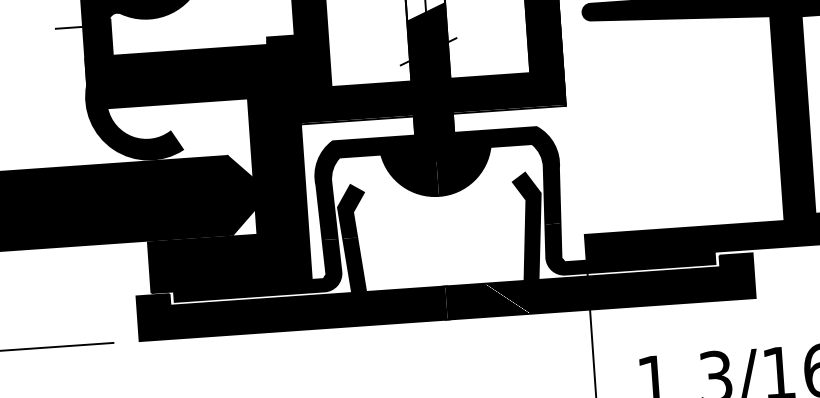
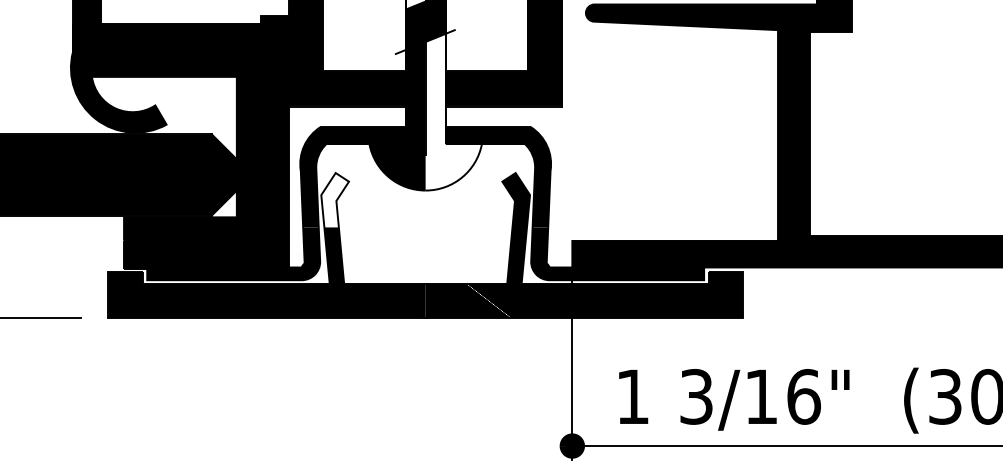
fill: (460, 117) -> (453, 111), removed
fill: (351, 211) -> (334, 200), removed

